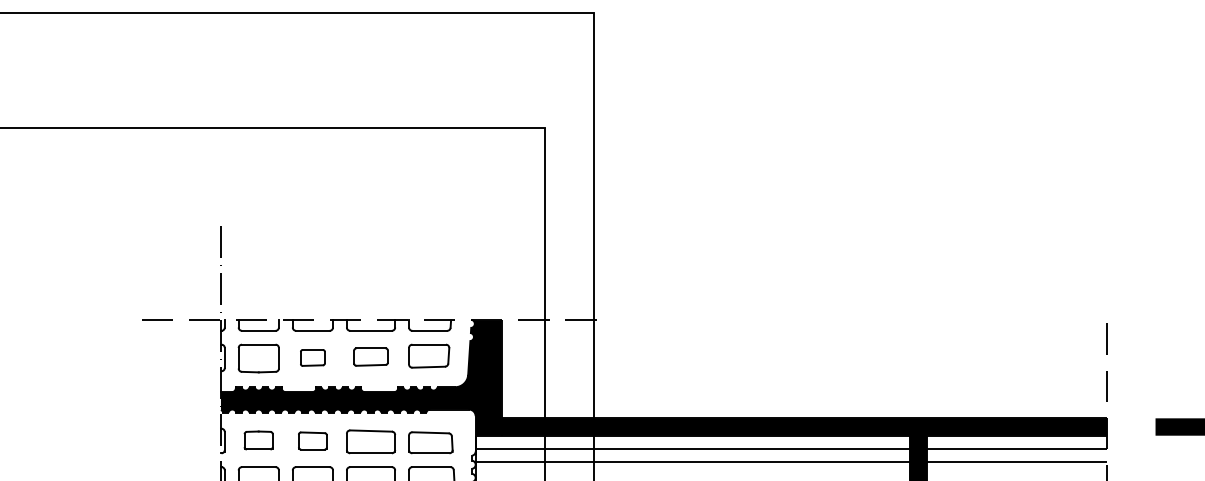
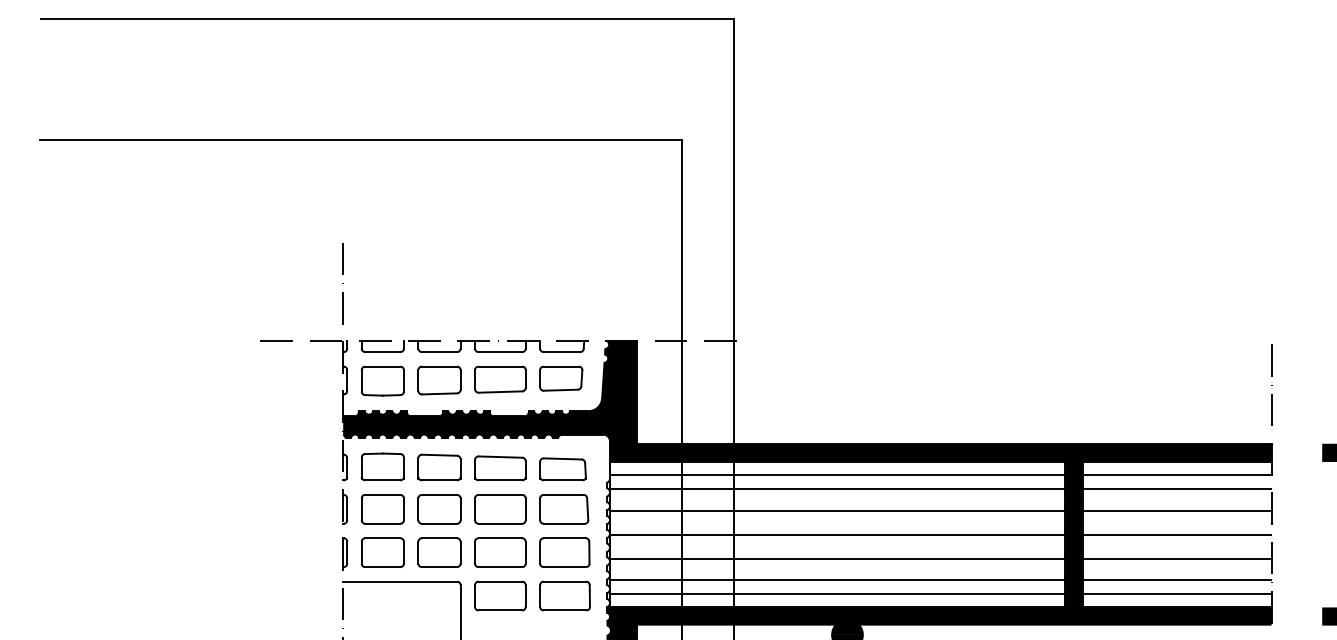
part: (371, 356) -> (500, 379), size x1.43
part: (312, 357) -> (439, 380), size x1.67
part: (258, 440) -> (382, 466), size x1.43
part: (312, 440) -> (439, 467), size x1.43

